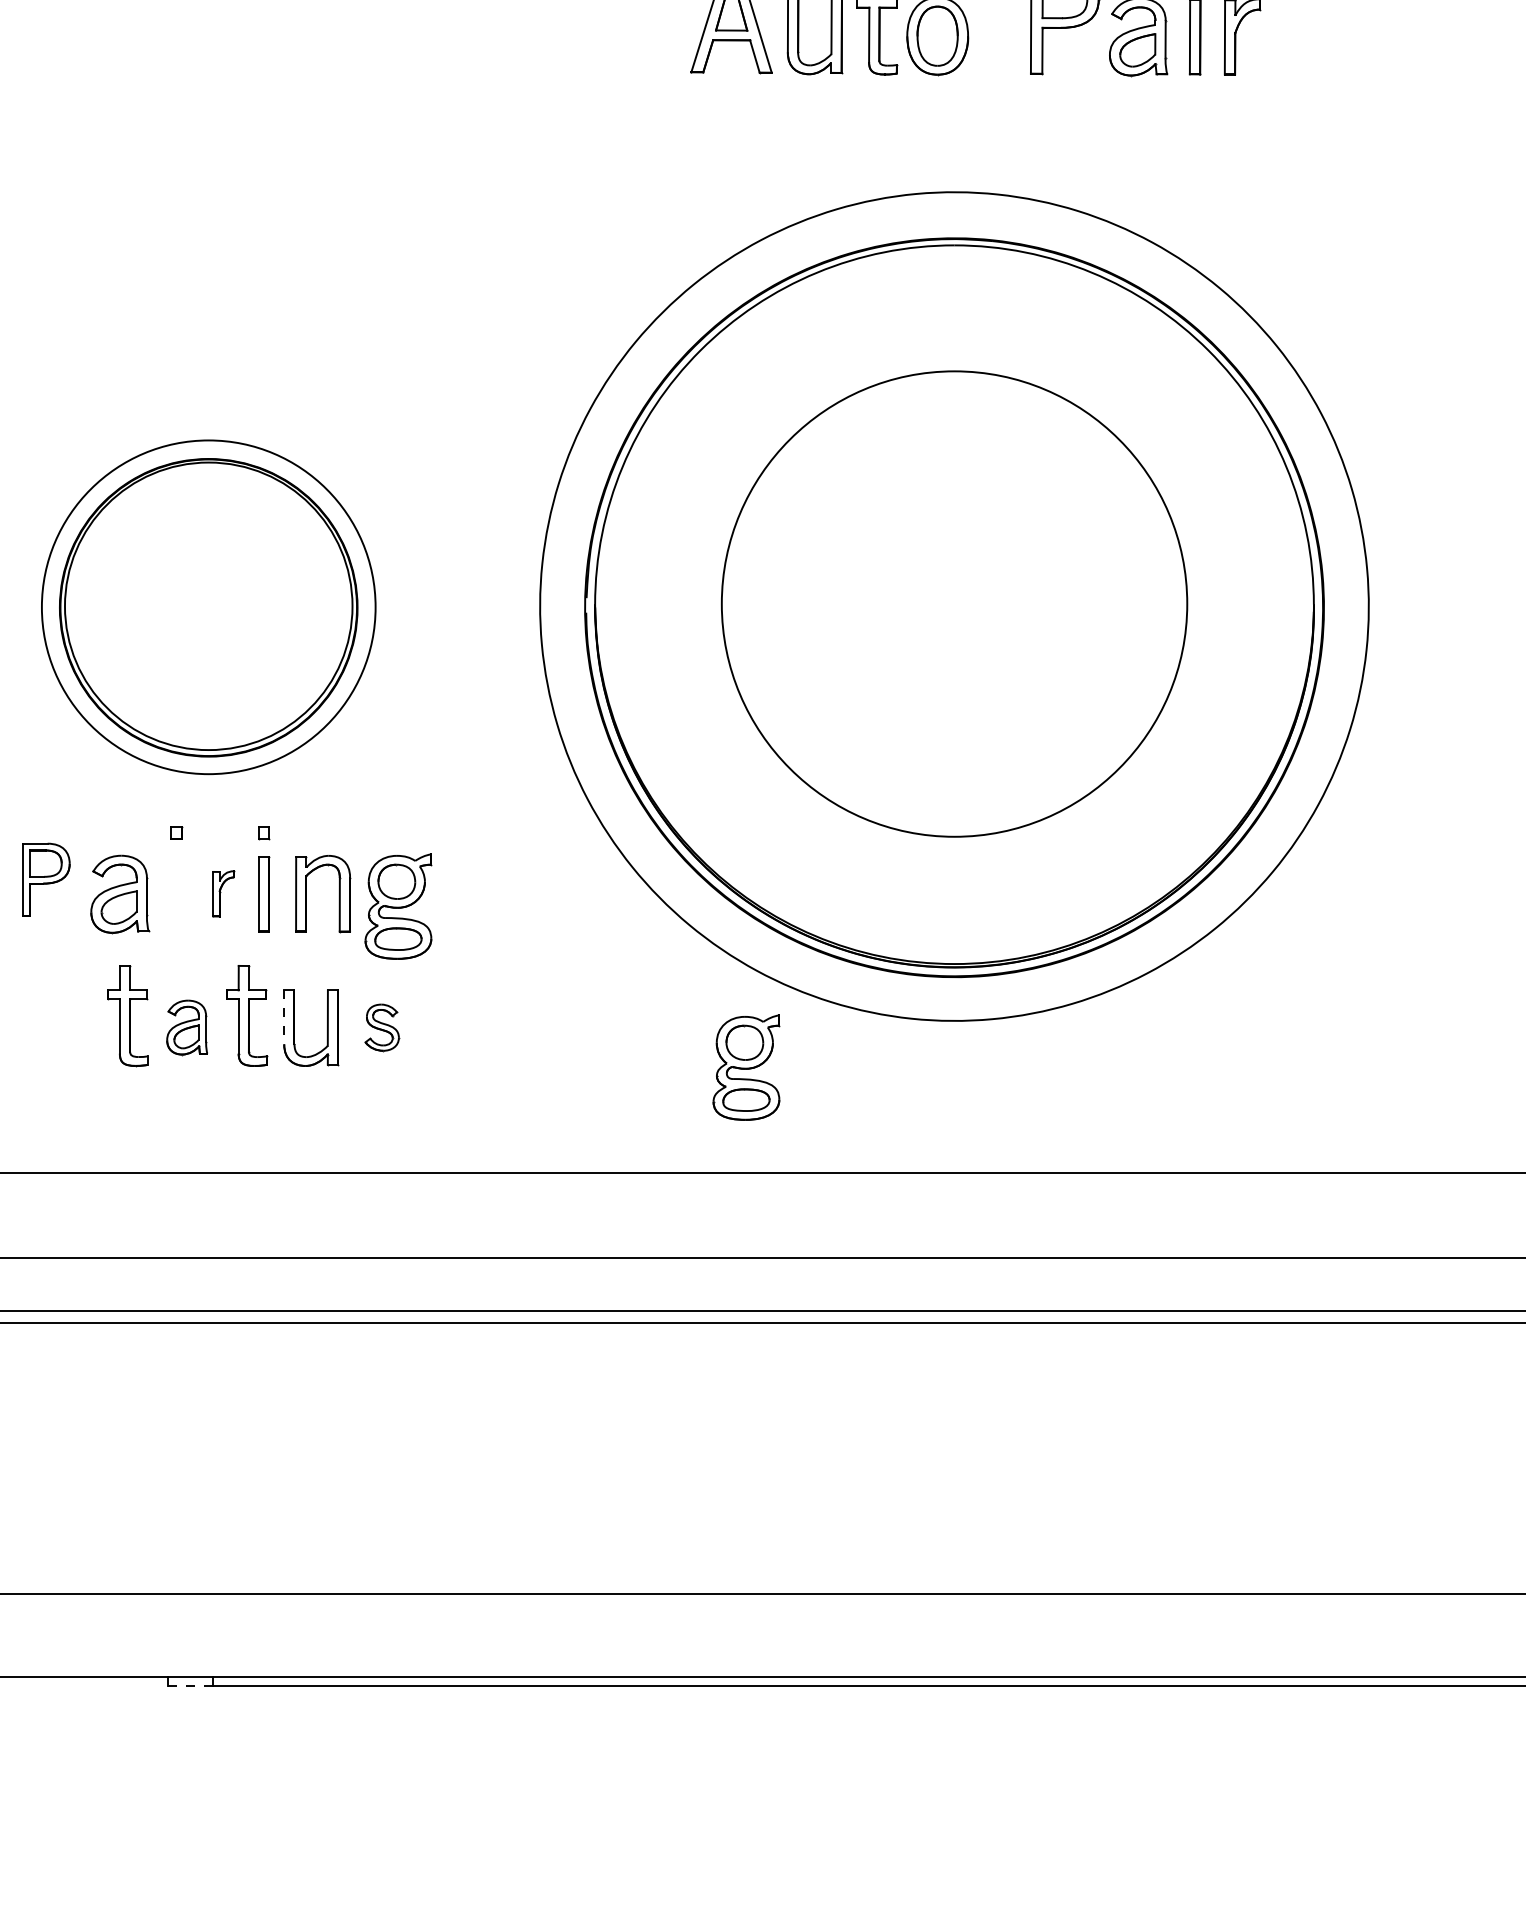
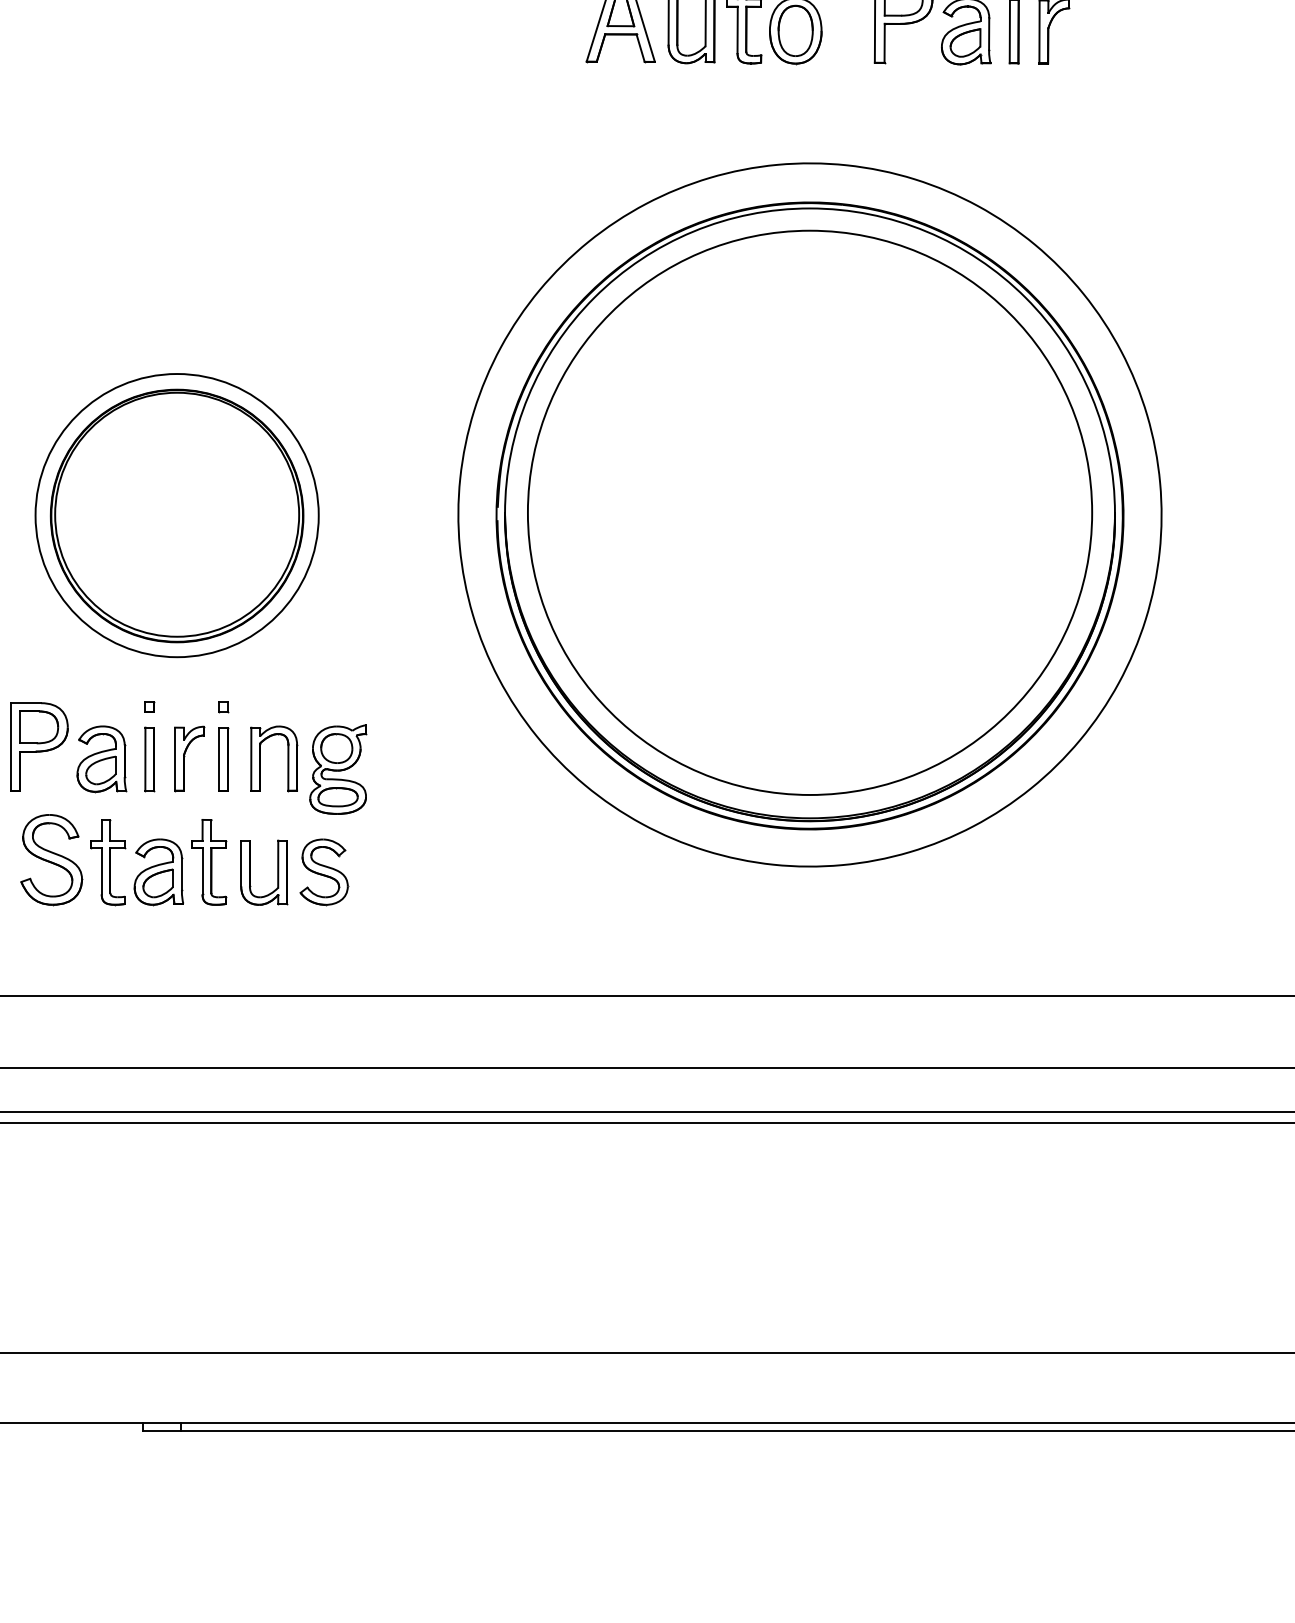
circle: (954, 603) -> (810, 512), size x1.43
part: (45, 879) -> (38, 746), size x1.43
part: (223, 893) -> (189, 758), size x1.67
part: (176, 894) -> (149, 759), added
part: (61, 1013) -> (52, 860), added
line: (284, 1017) -> (241, 863), dashed -> solid
part: (186, 1027) -> (158, 872), size x1.43
part: (382, 1027) -> (324, 872), size x1.67
part: (746, 1067) -> (633, 906), removed
line: (190, 1686) -> (161, 1431), dashed -> solid

